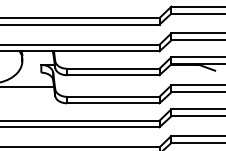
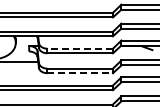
line: (113, 68) -> (80, 48), solid -> dashed
line: (113, 103) -> (80, 73), solid -> dashed

